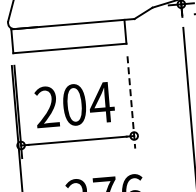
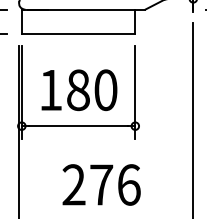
line: (131, 102) -> (135, 92), dashed -> solid
text: (74, 105) -> (78, 90), 204 -> 180

